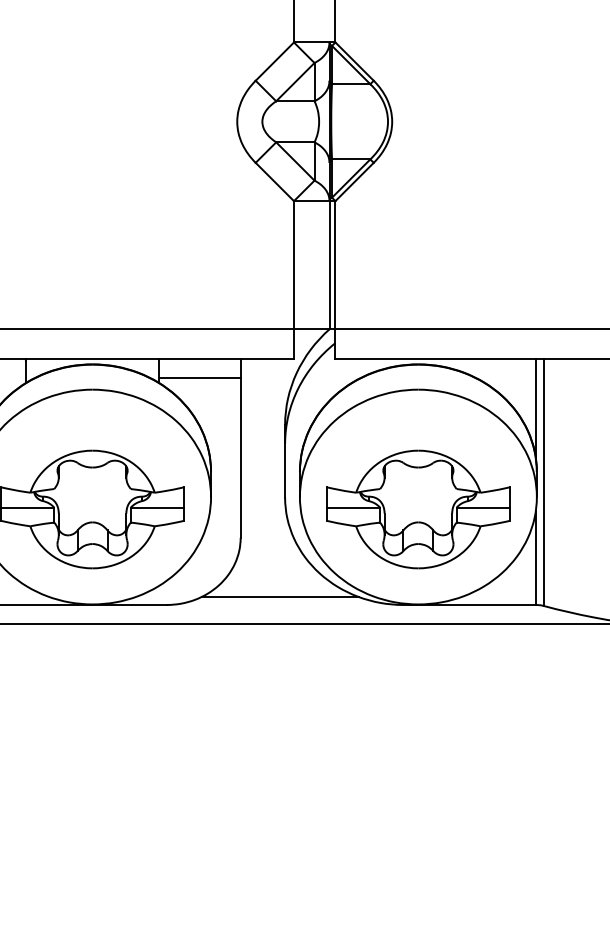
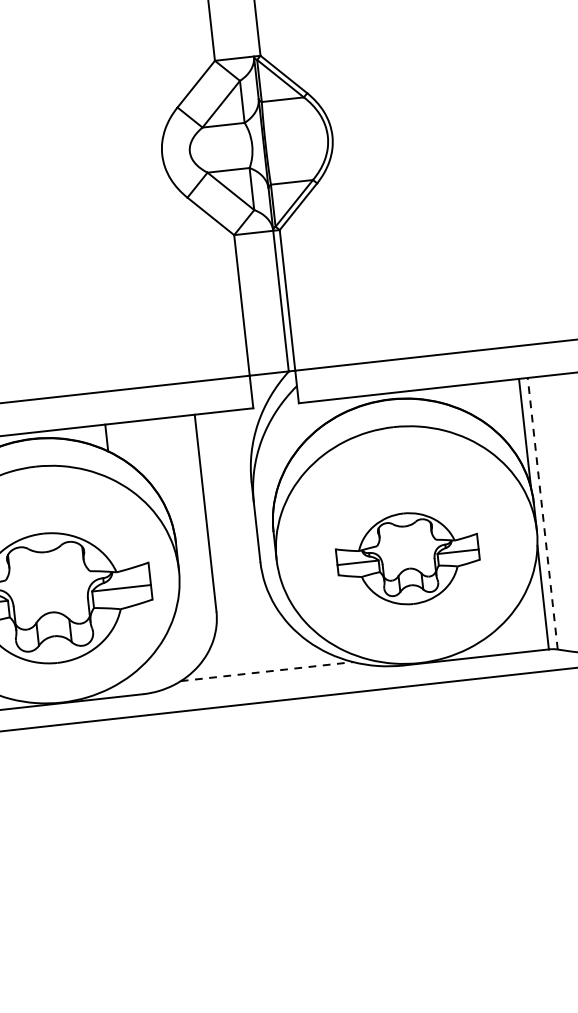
line: (199, 377) -> (151, 440), removed
line: (543, 482) -> (542, 513), solid -> dashed
part: (418, 509) -> (408, 558), size x0.7
line: (280, 596) -> (267, 671), solid -> dashed

